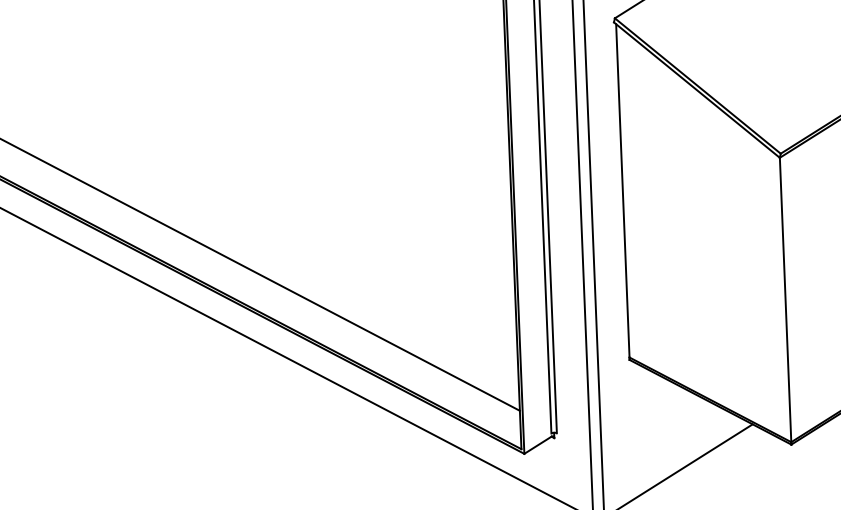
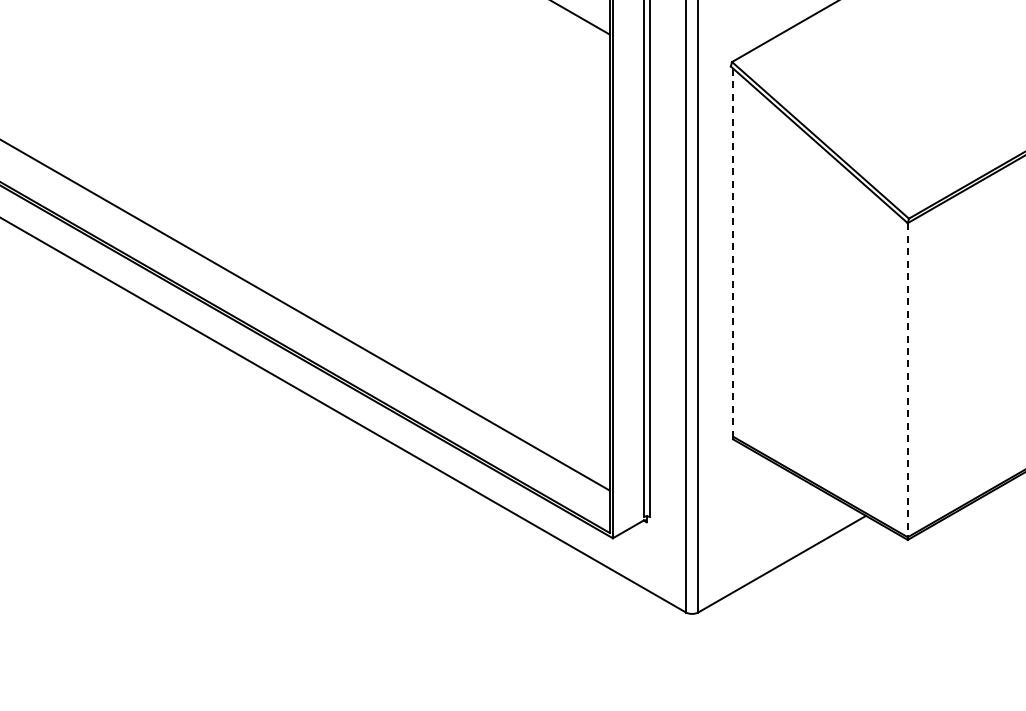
line: (623, 192) -> (733, 254), solid -> dashed
line: (785, 302) -> (907, 382), solid -> dashed

